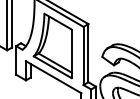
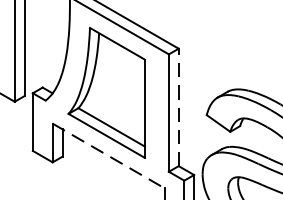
line: (88, 52) -> (178, 106), solid -> dashed
line: (53, 77) -> (108, 156), solid -> dashed

